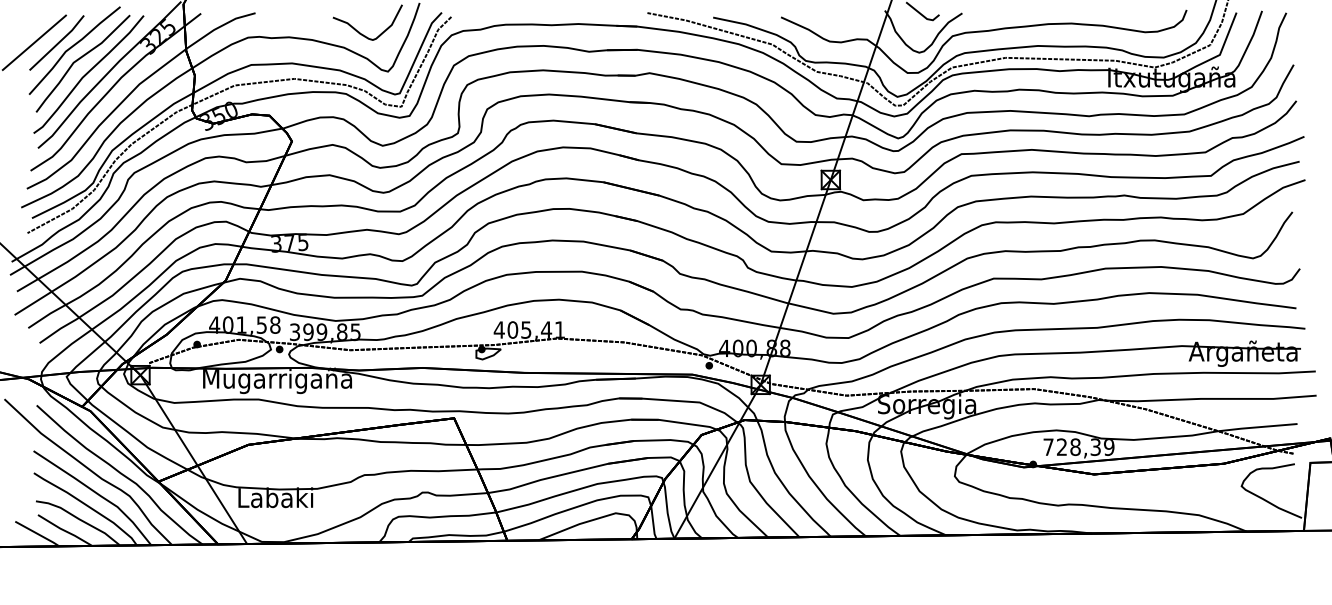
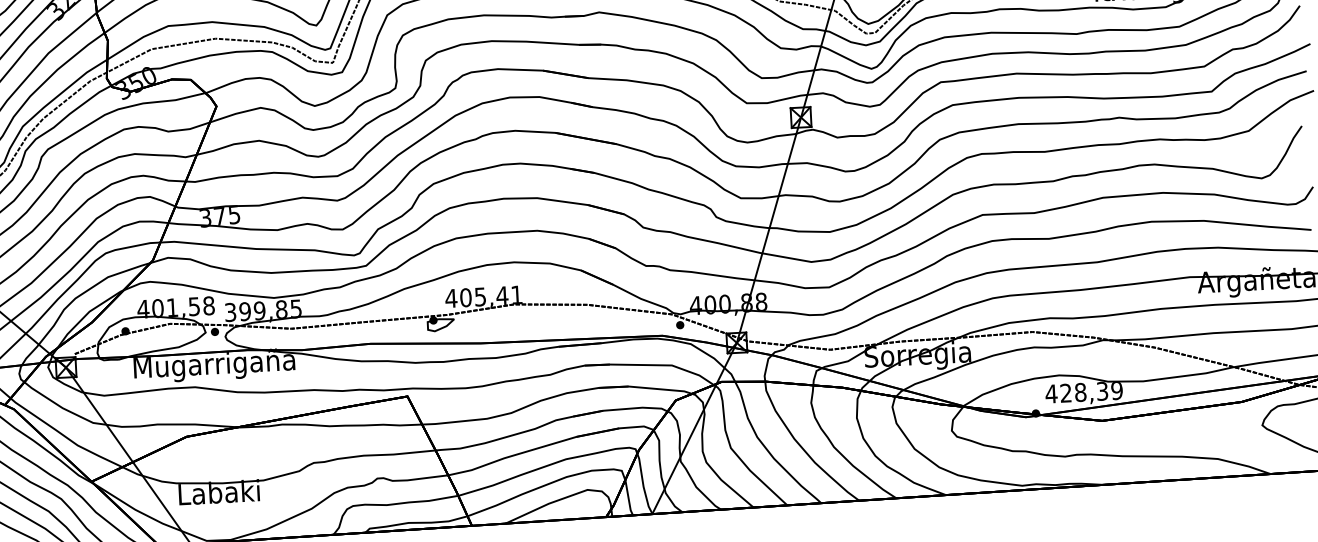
text: (1048, 446) -> (1051, 393), 728,39 -> 428,39

